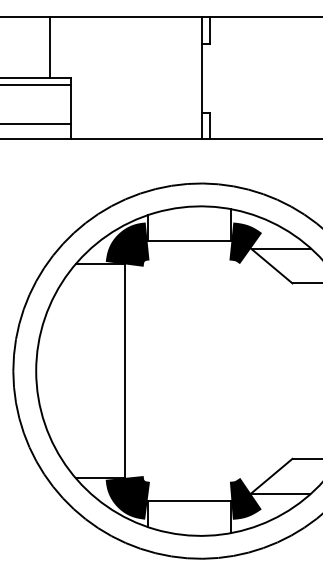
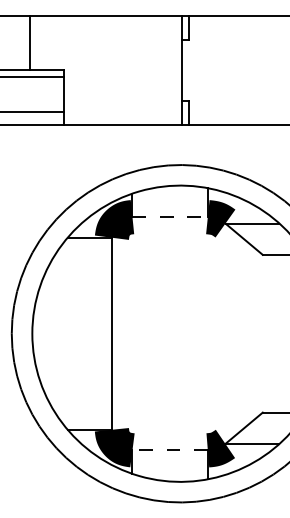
line: (49, 47) -> (29, 42), moved
line: (189, 241) -> (170, 217), solid -> dashed
line: (189, 500) -> (170, 450), solid -> dashed

